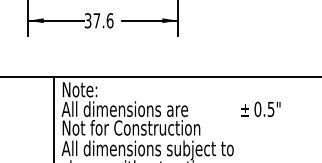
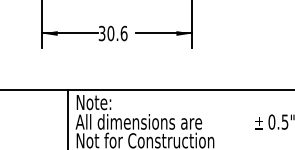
text: (96, 20) -> (110, 33), 37.6 -> 30.6

